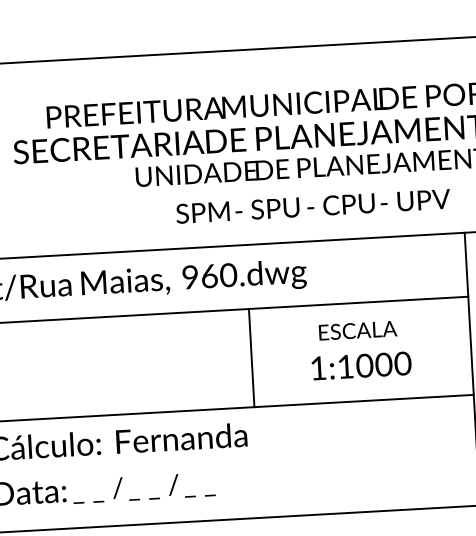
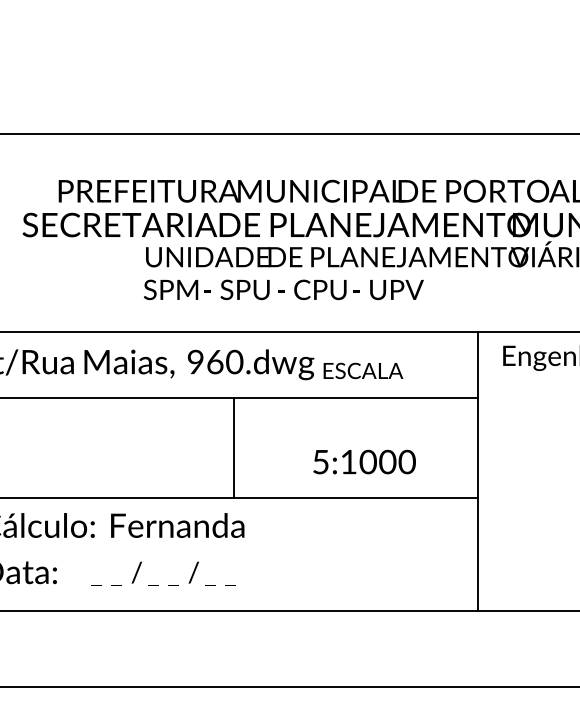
text: (312, 206) -> (283, 289), moved
text: (358, 330) -> (363, 370), moved
line: (251, 357) -> (233, 447), moved
text: (318, 368) -> (320, 462), 1:1000 -> 5:1000
text: (144, 487) -> (163, 573), moved

